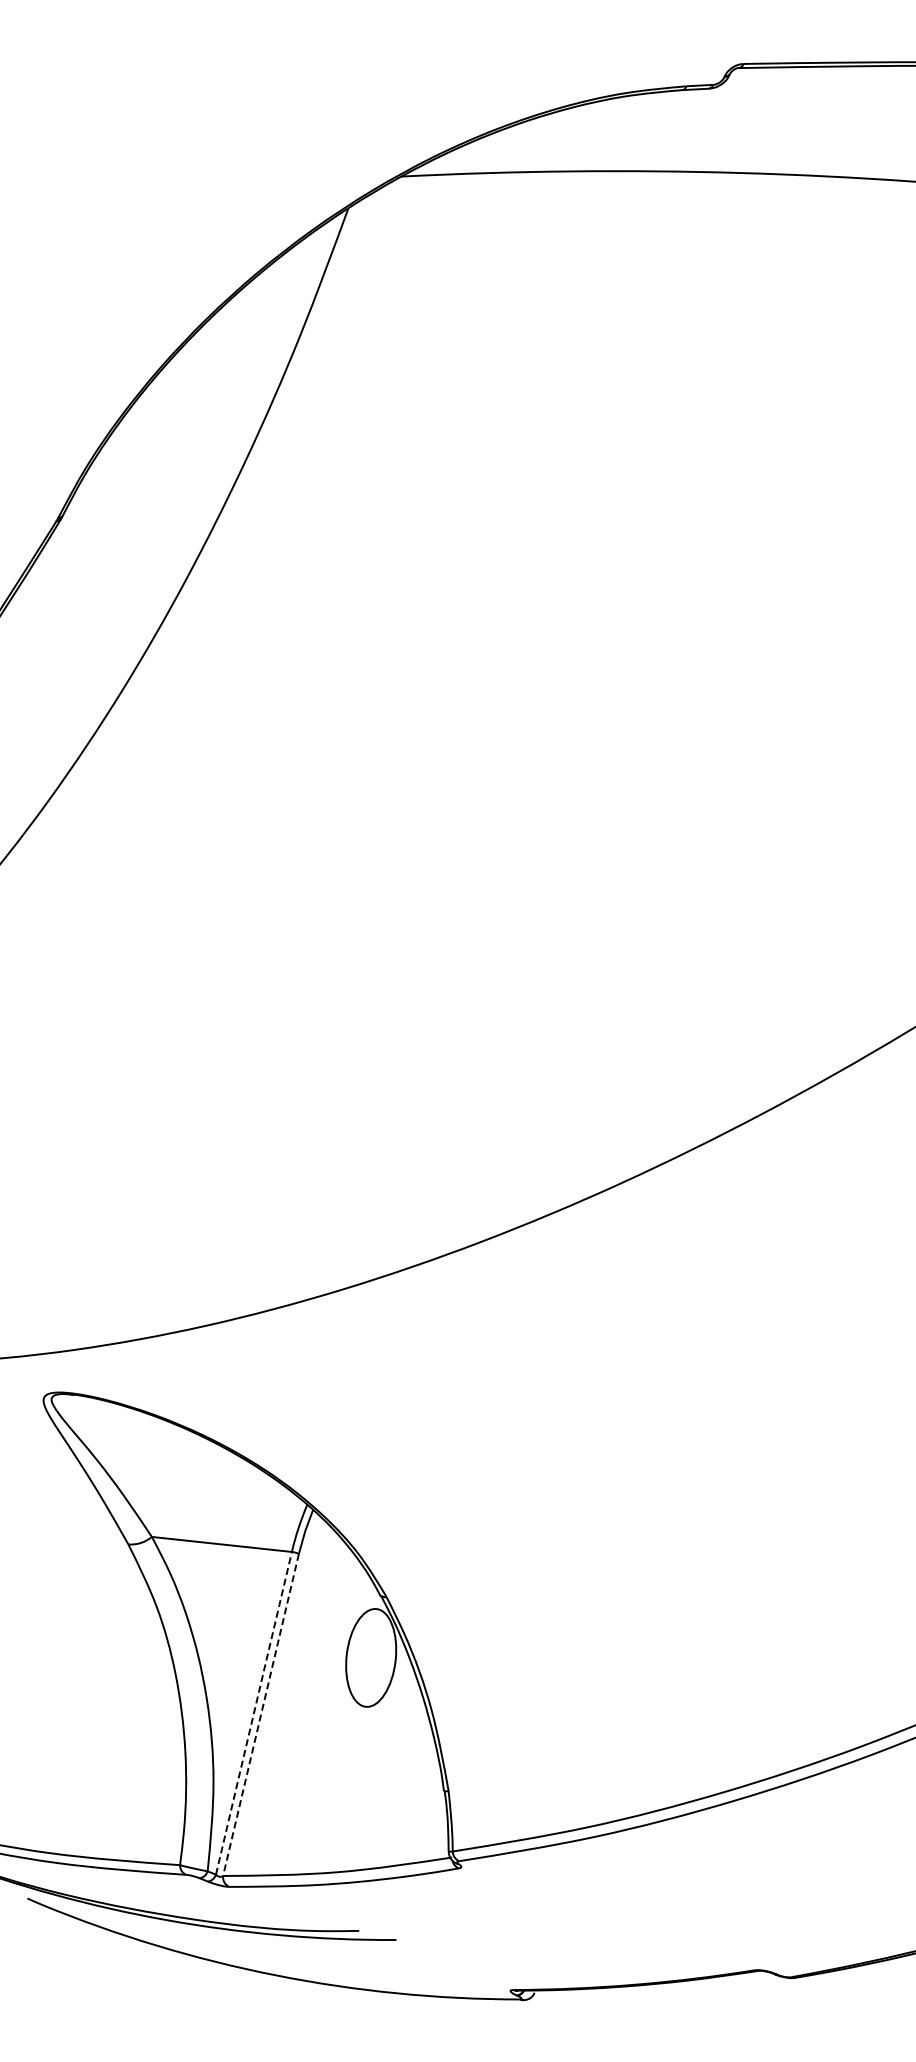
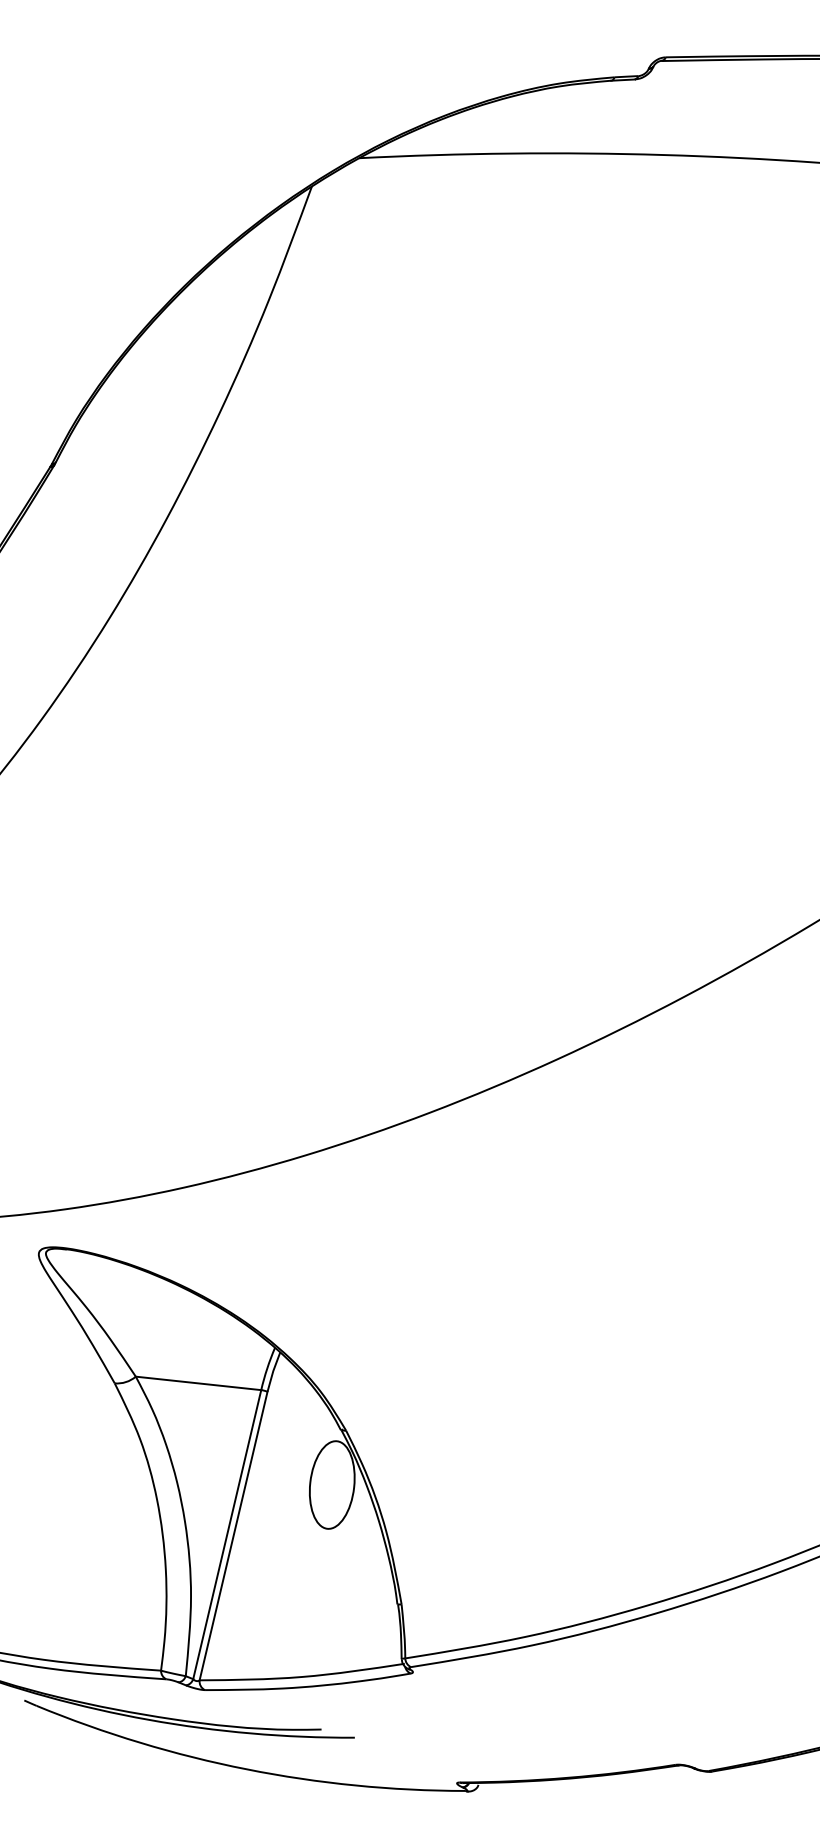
line: (253, 1713) -> (226, 1534), dashed -> solid
line: (260, 1715) -> (233, 1536), dashed -> solid

